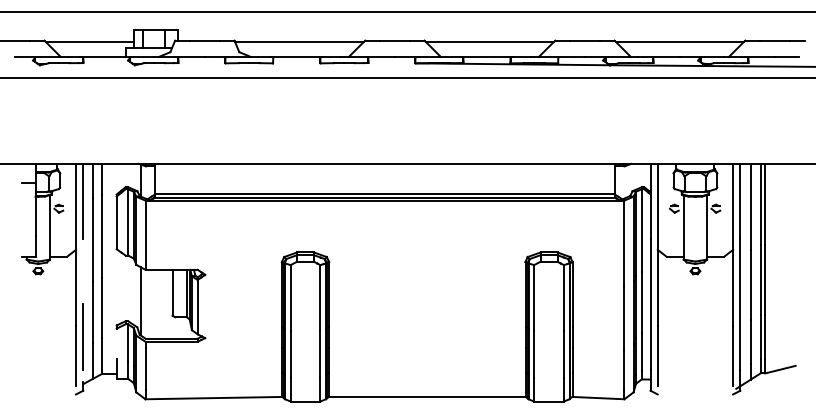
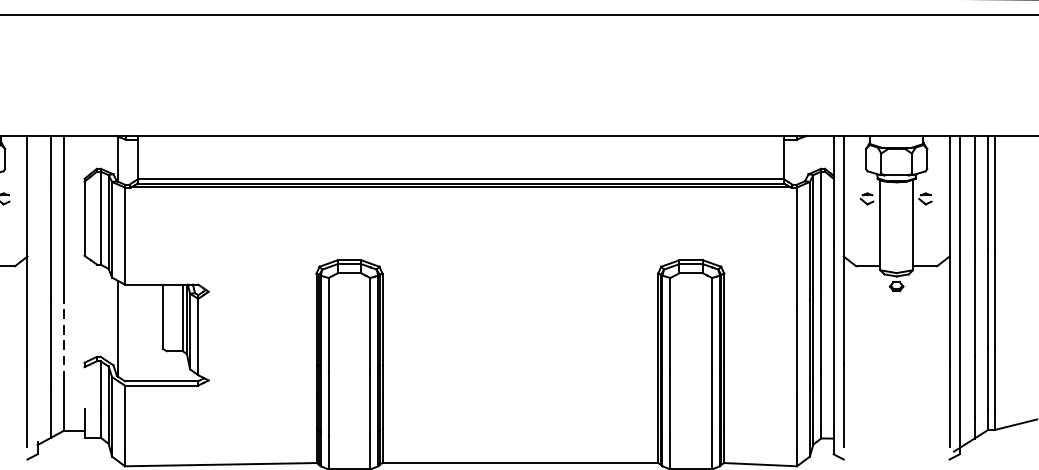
line: (83, 201) -> (37, 188), removed
line: (101, 307) -> (63, 337), solid -> dashed
line: (83, 336) -> (37, 378), removed

